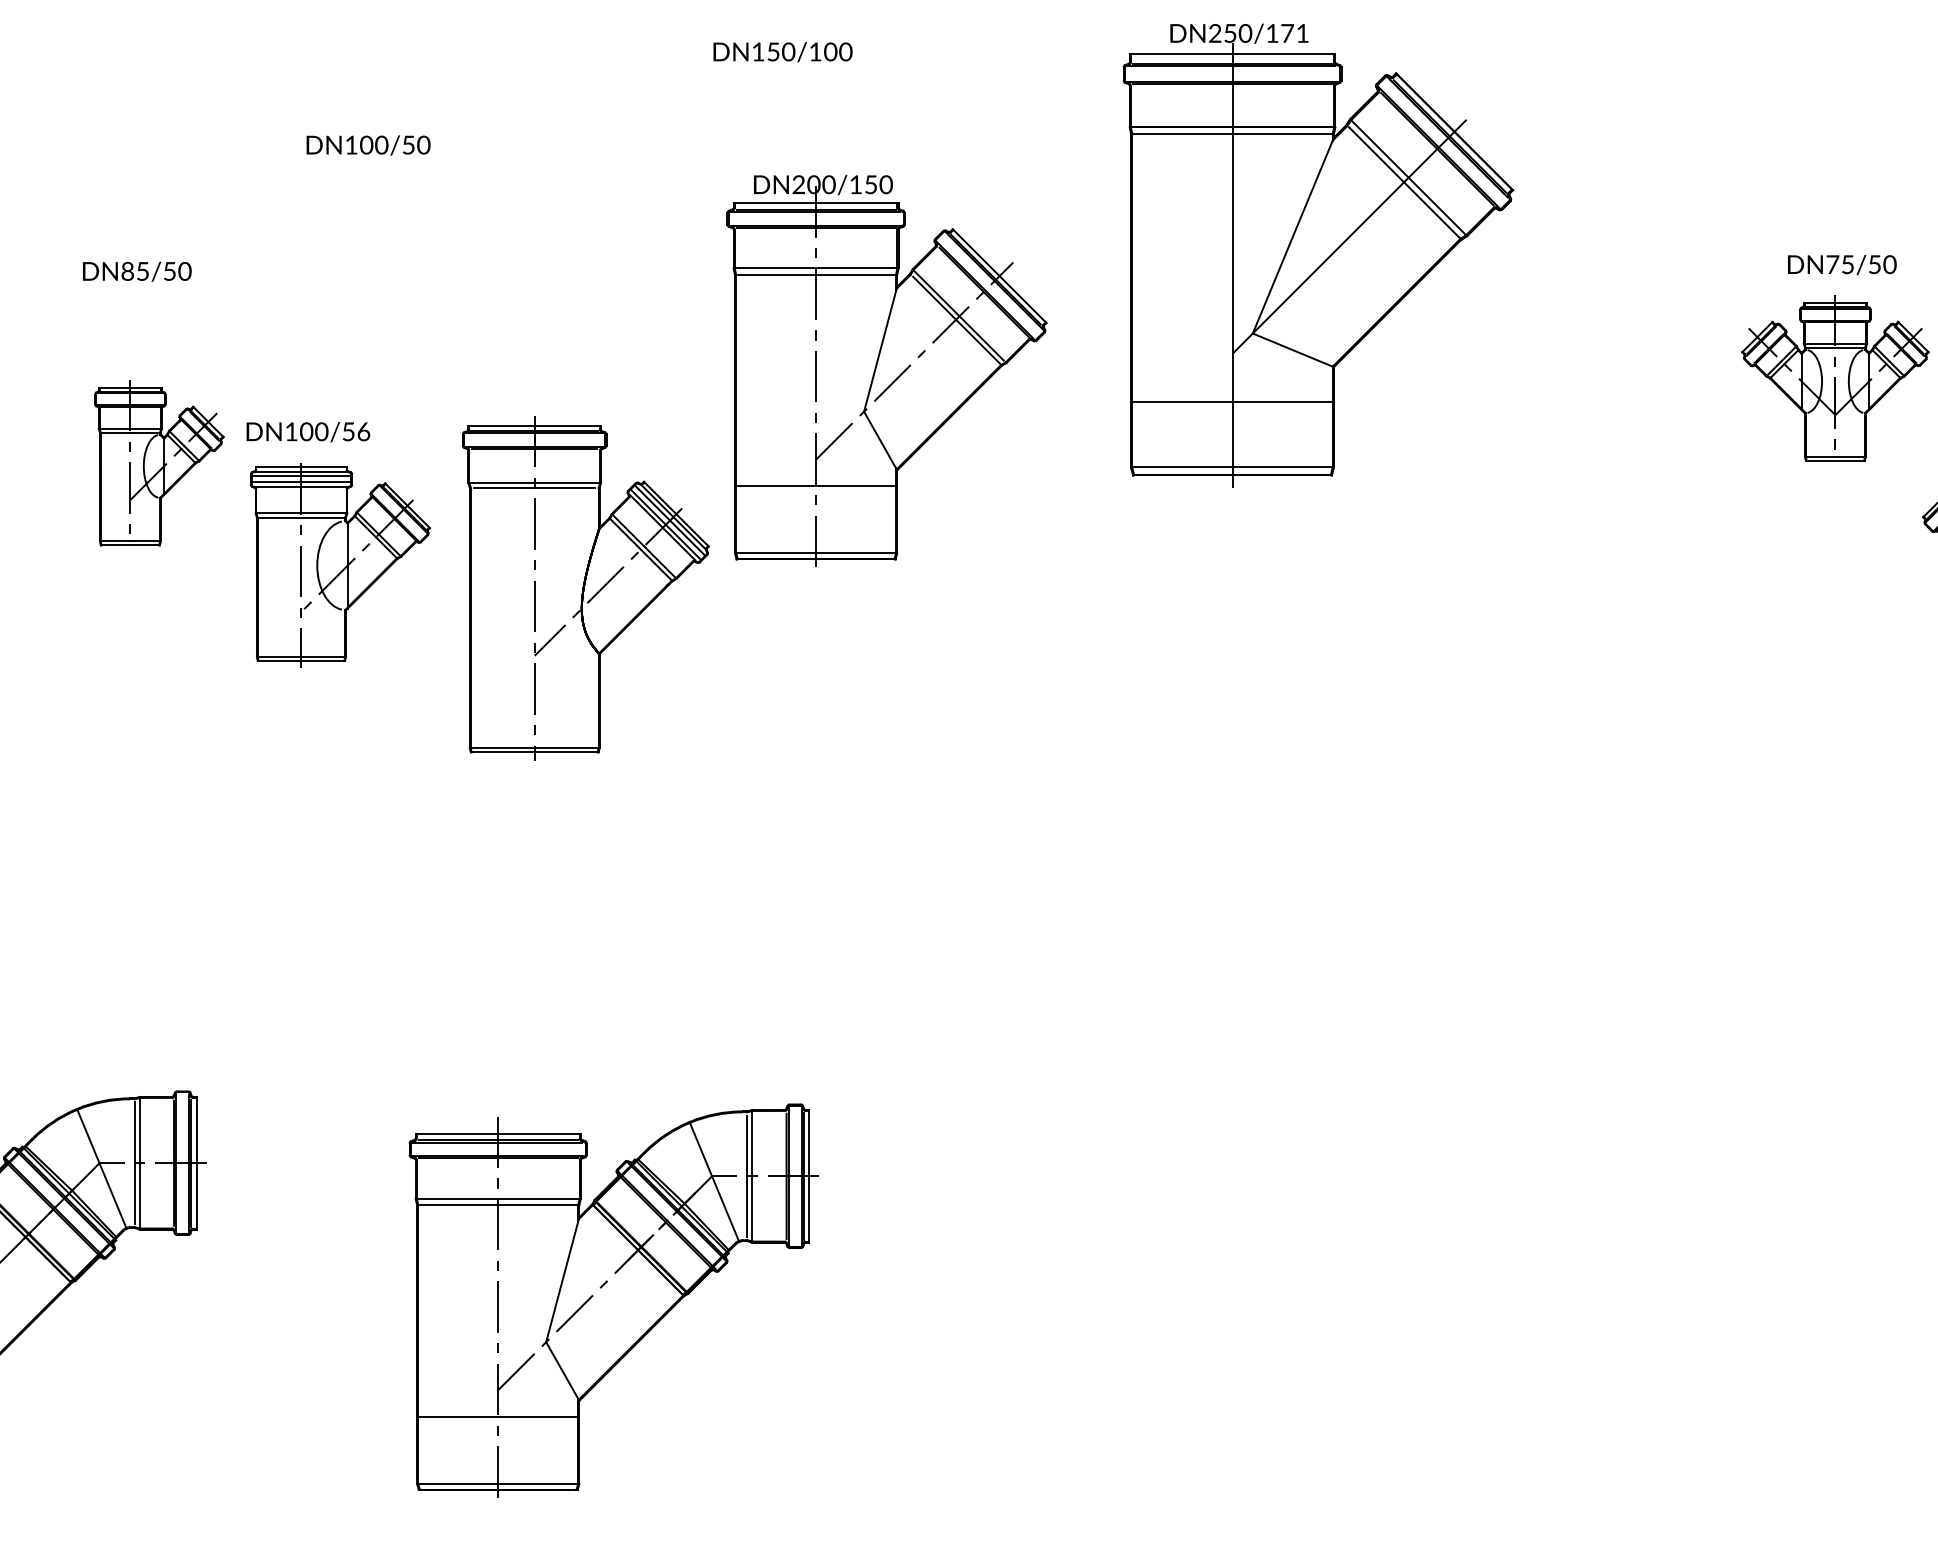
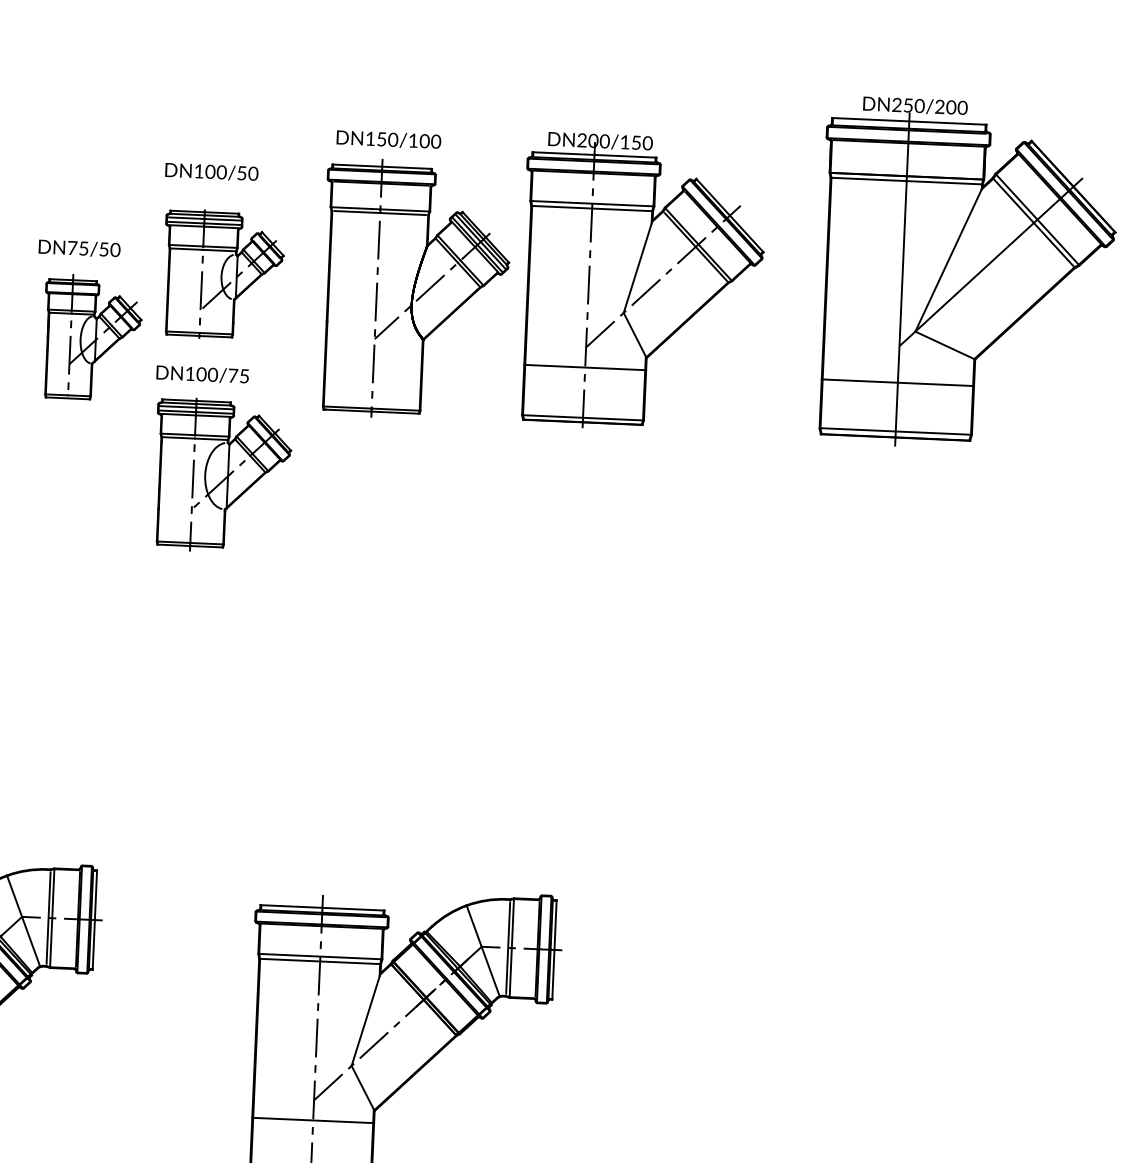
text: (1287, 33) -> (951, 107), DN250/171 -> DN250/200
text: (782, 52) -> (388, 140), moved
text: (368, 145) -> (211, 172), moved
text: (127, 271) -> (72, 248), DN85/50 -> DN75/50
part: (330, 298) -> (223, 275), added
part: (886, 370) -> (641, 282), moved
text: (356, 431) -> (239, 375), DN100/56 -> DN100/75
part: (159, 463) -> (92, 337), moved
part: (585, 588) -> (415, 290), moved

